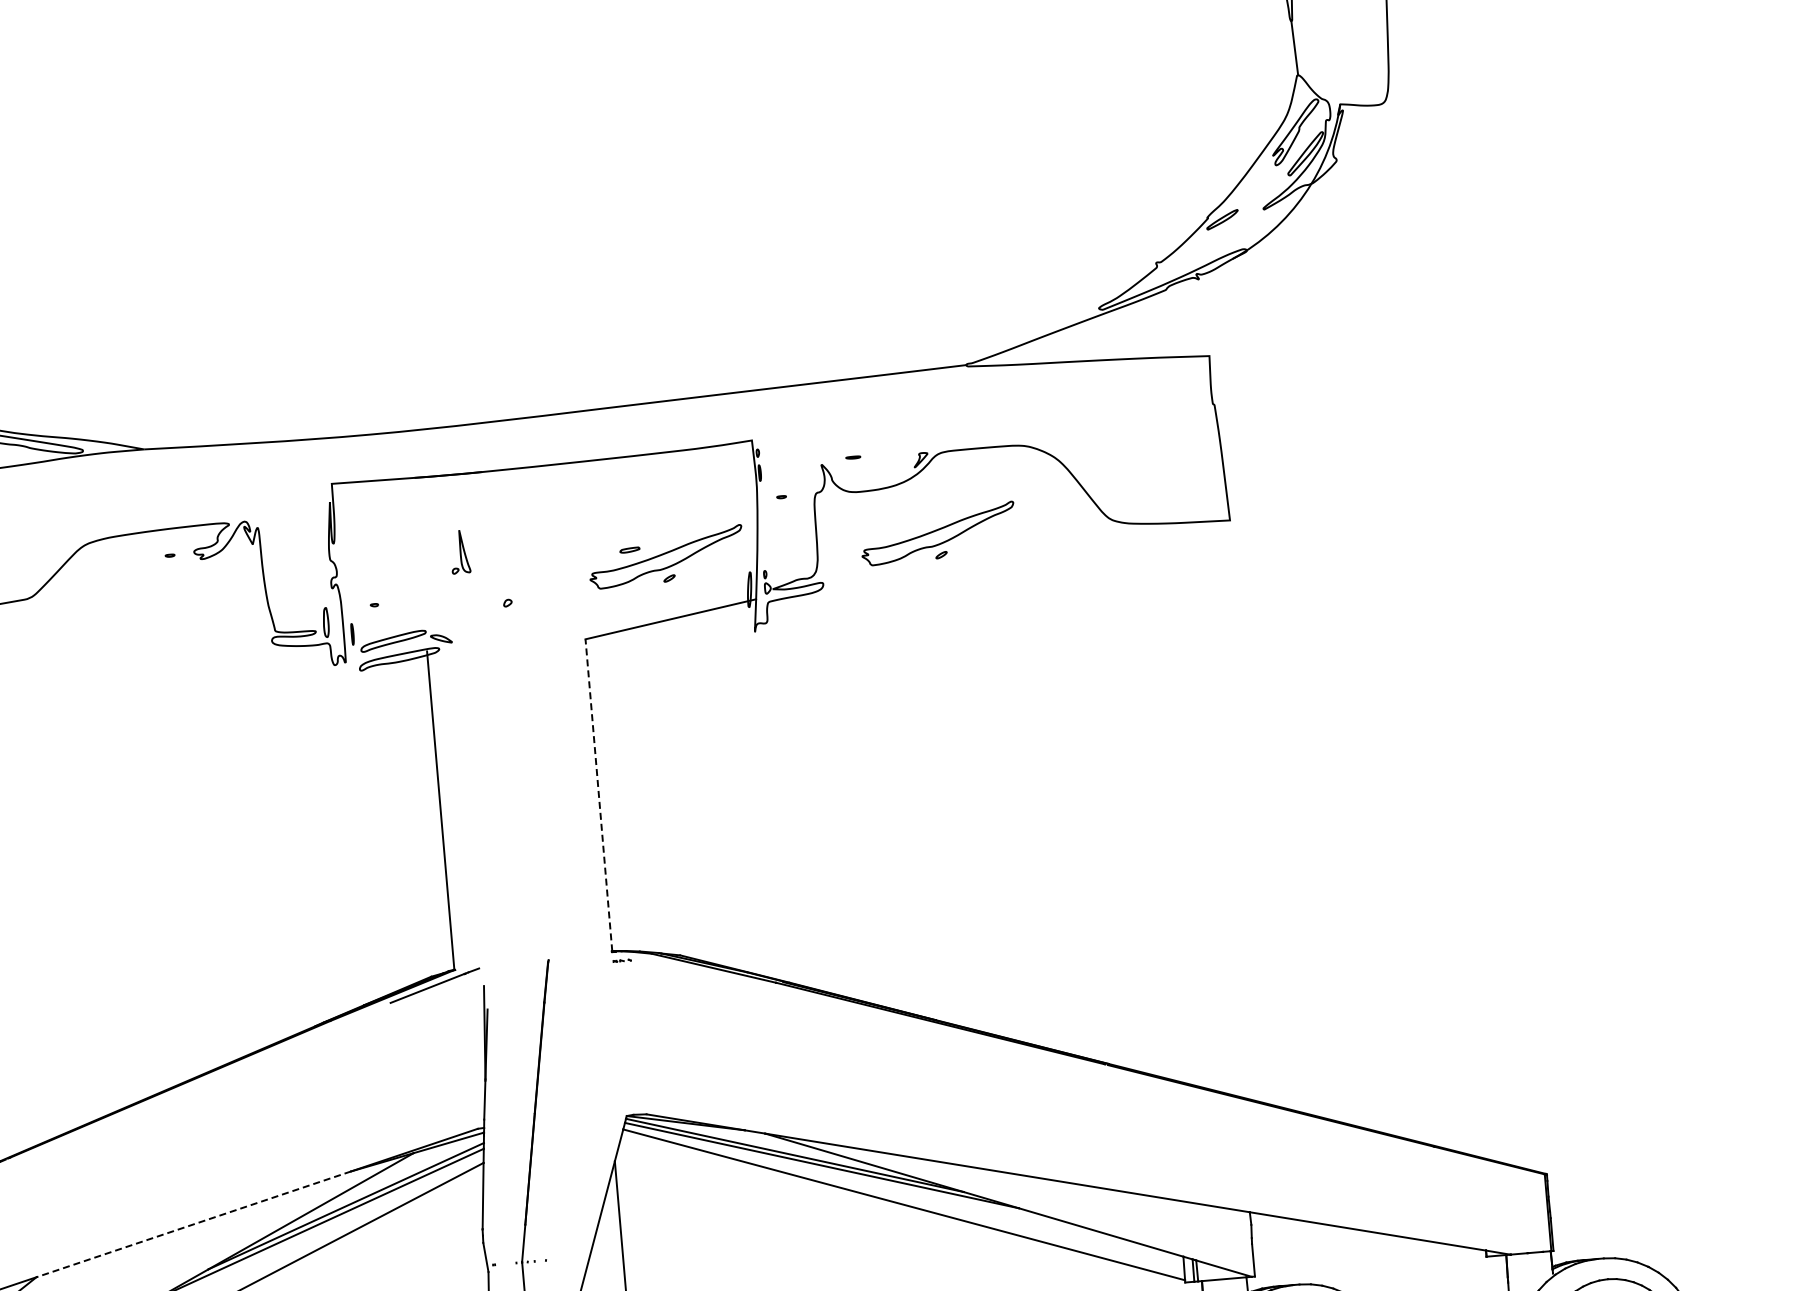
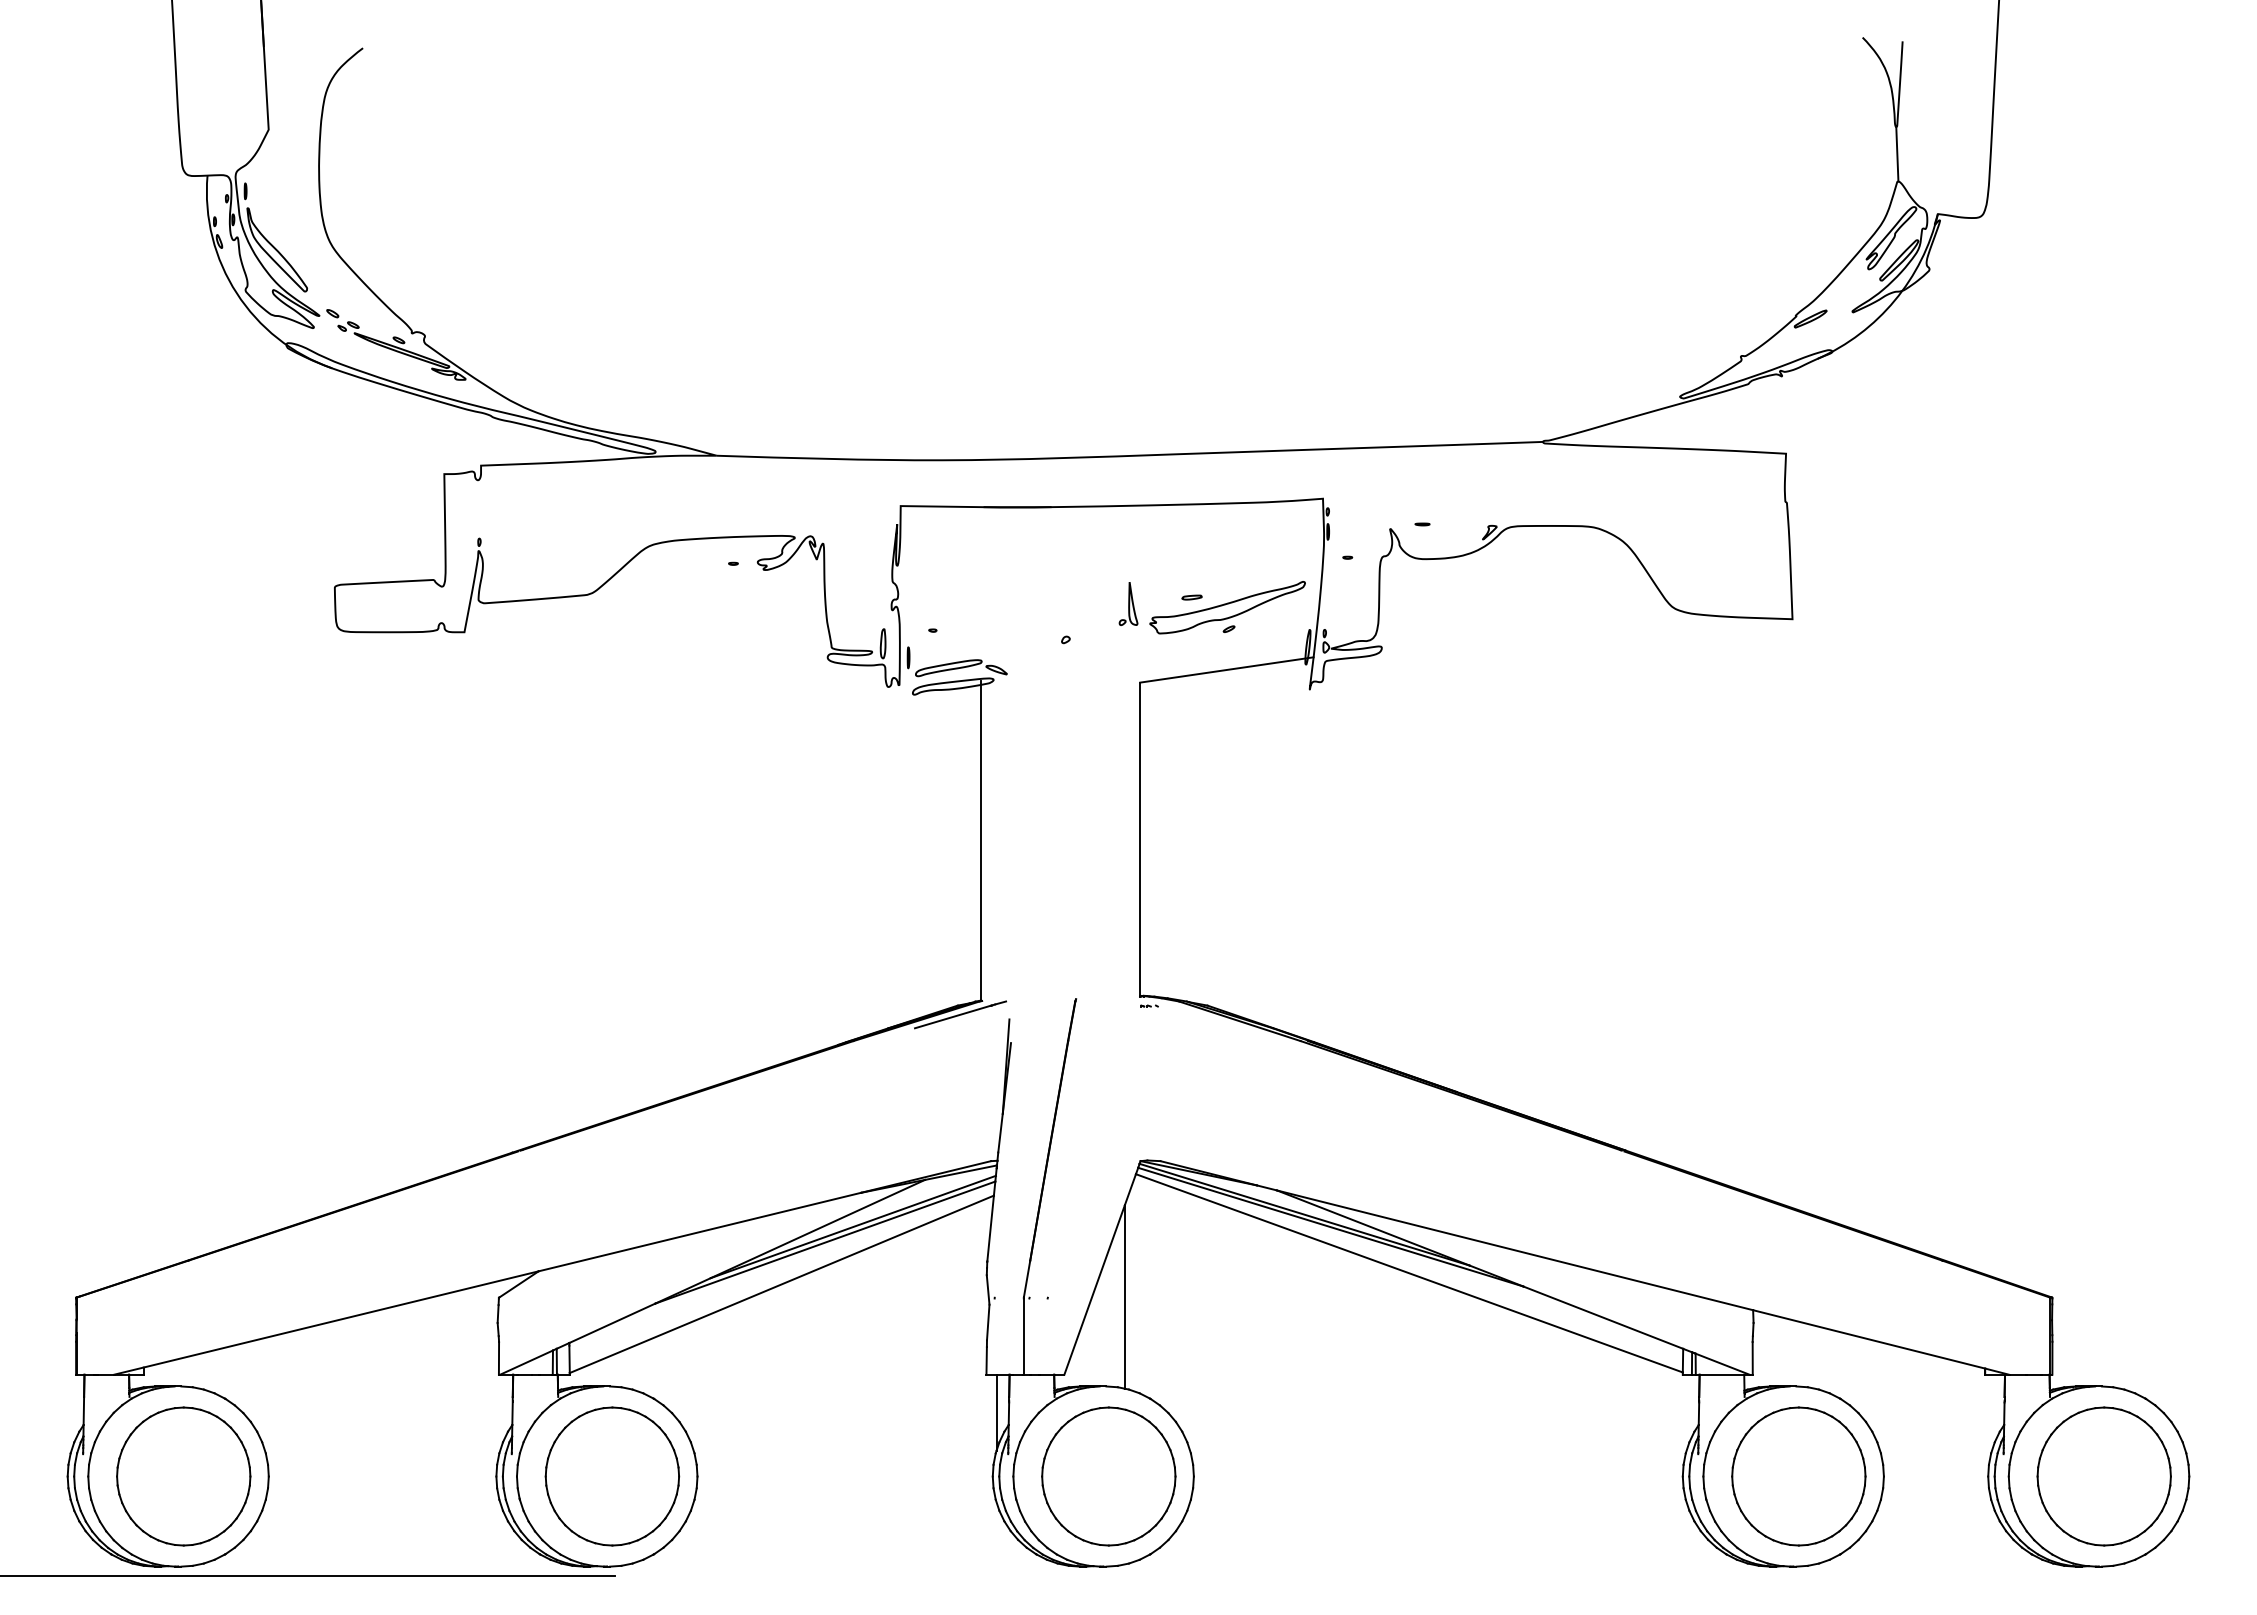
part: (938, 533) -> (1500, 607), removed
part: (459, 551) -> (1128, 603), moved
line: (599, 795) -> (1140, 839), dashed -> solid
line: (193, 1224) -> (699, 1232), dashed -> solid

